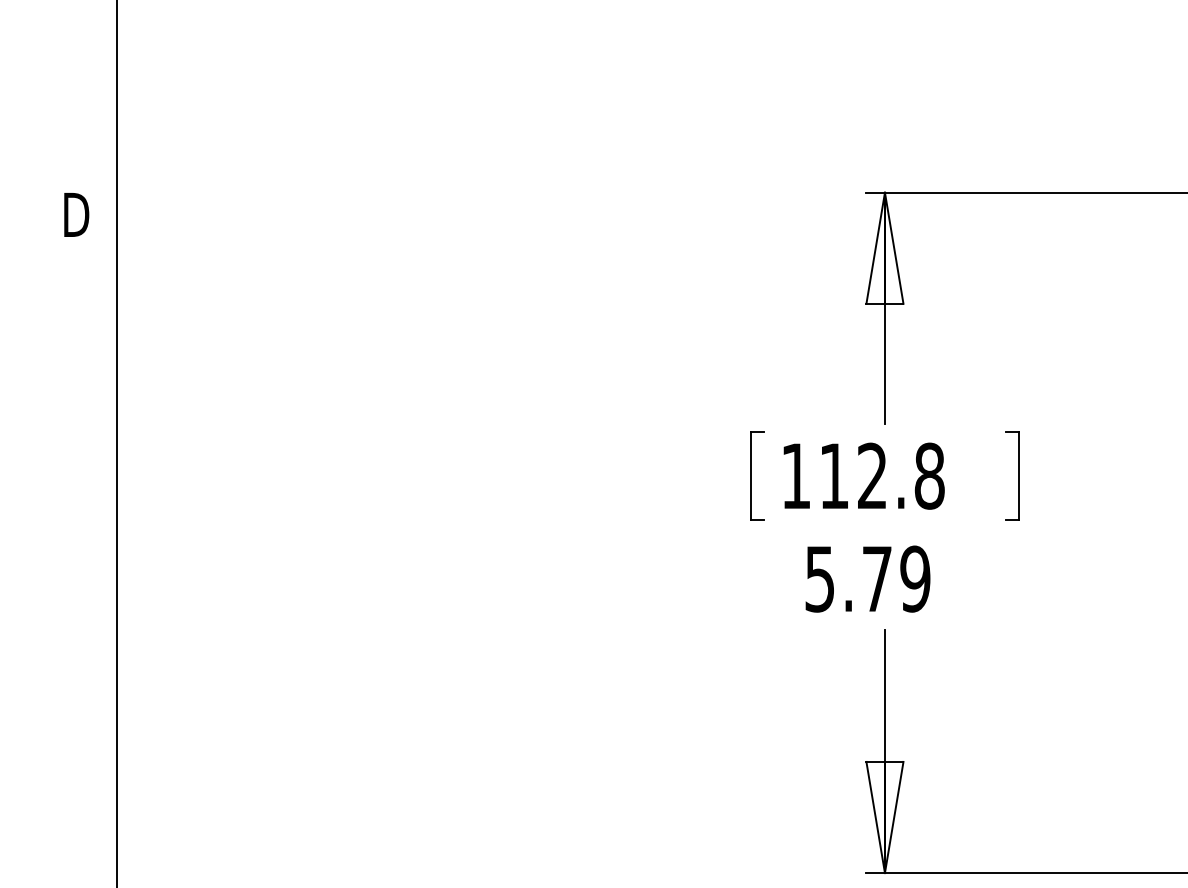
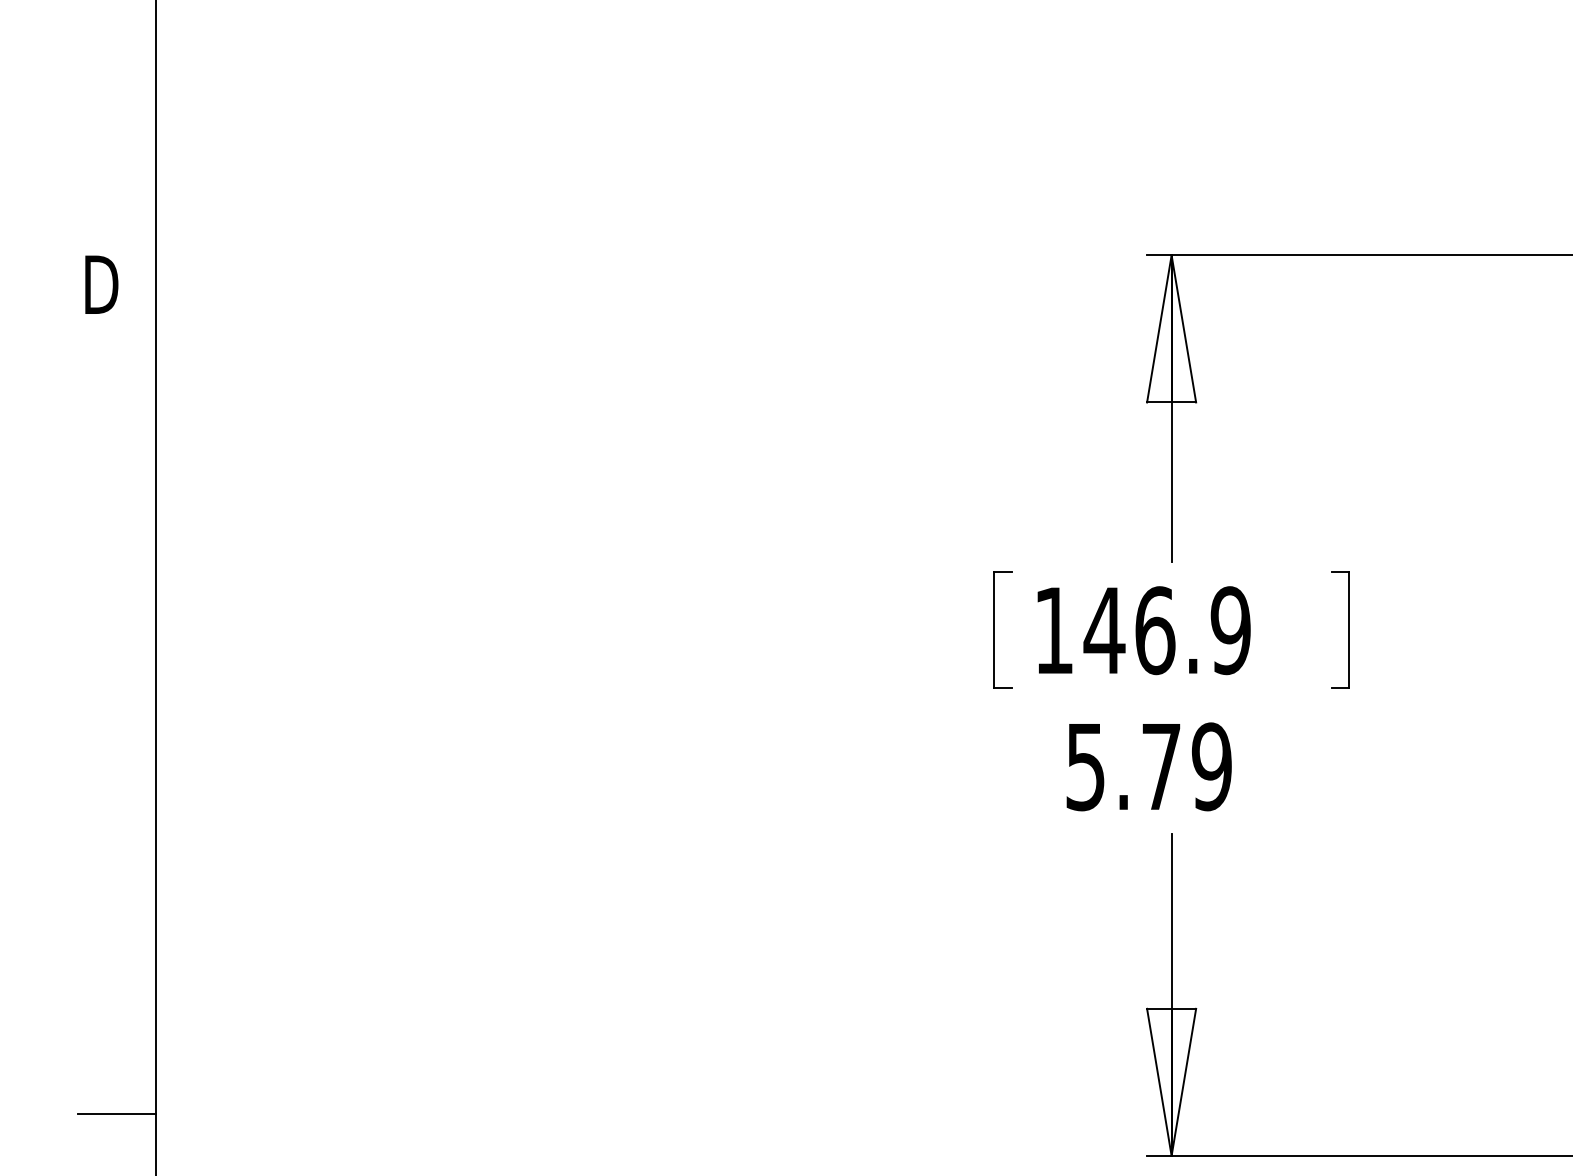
text: (881, 476) -> (1166, 630), 112.8 -> 146.9
line: (87, 841) -> (116, 1113), added

